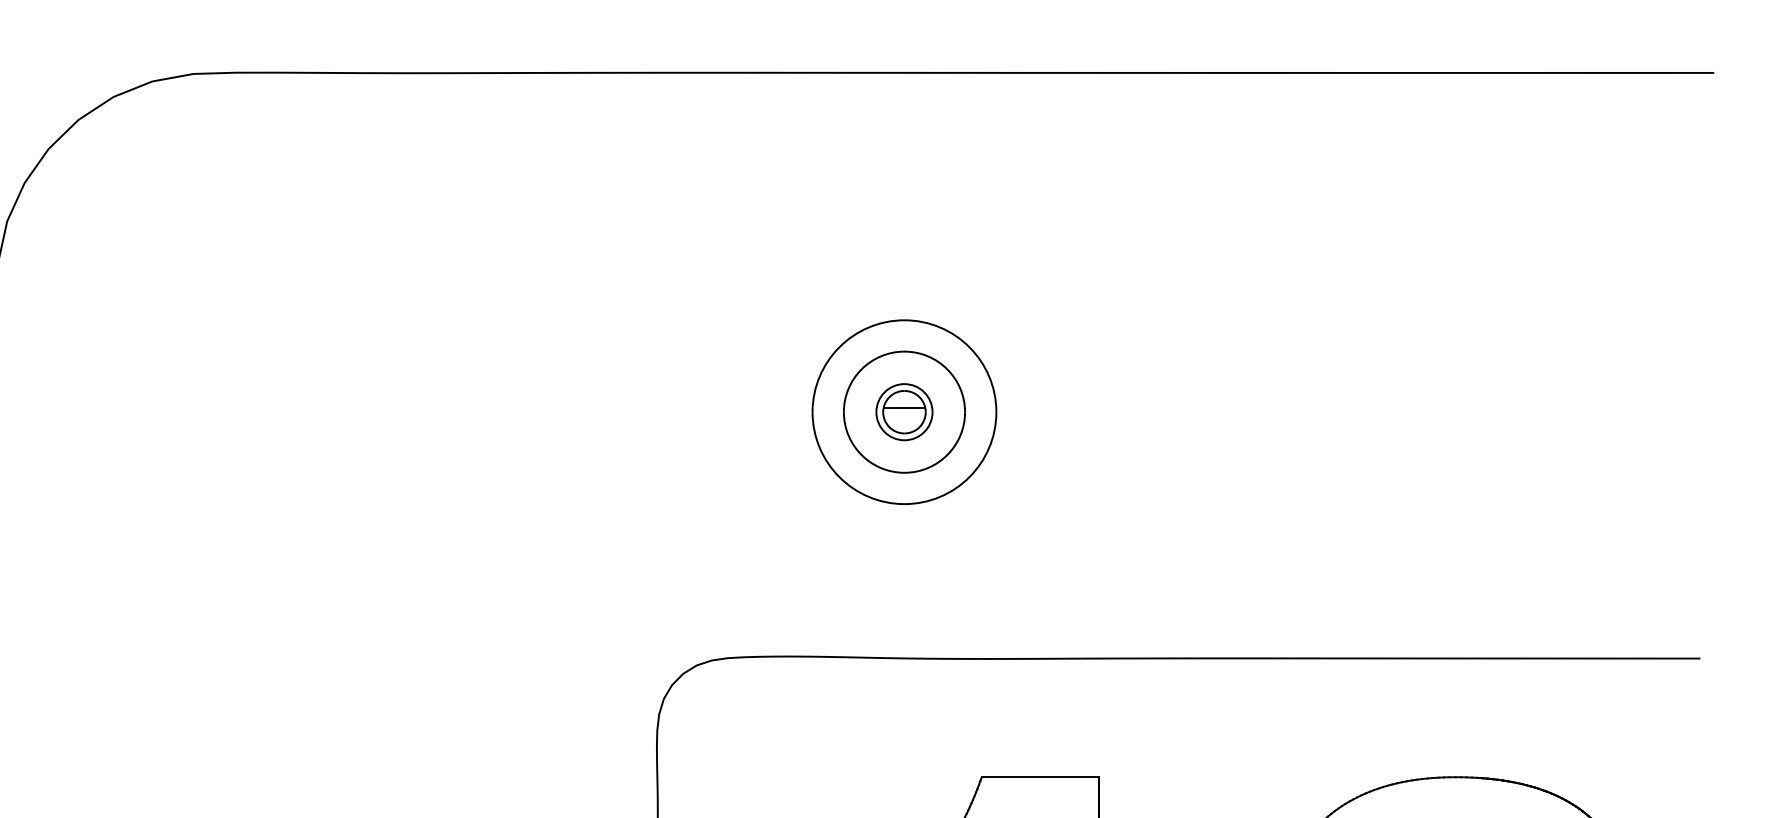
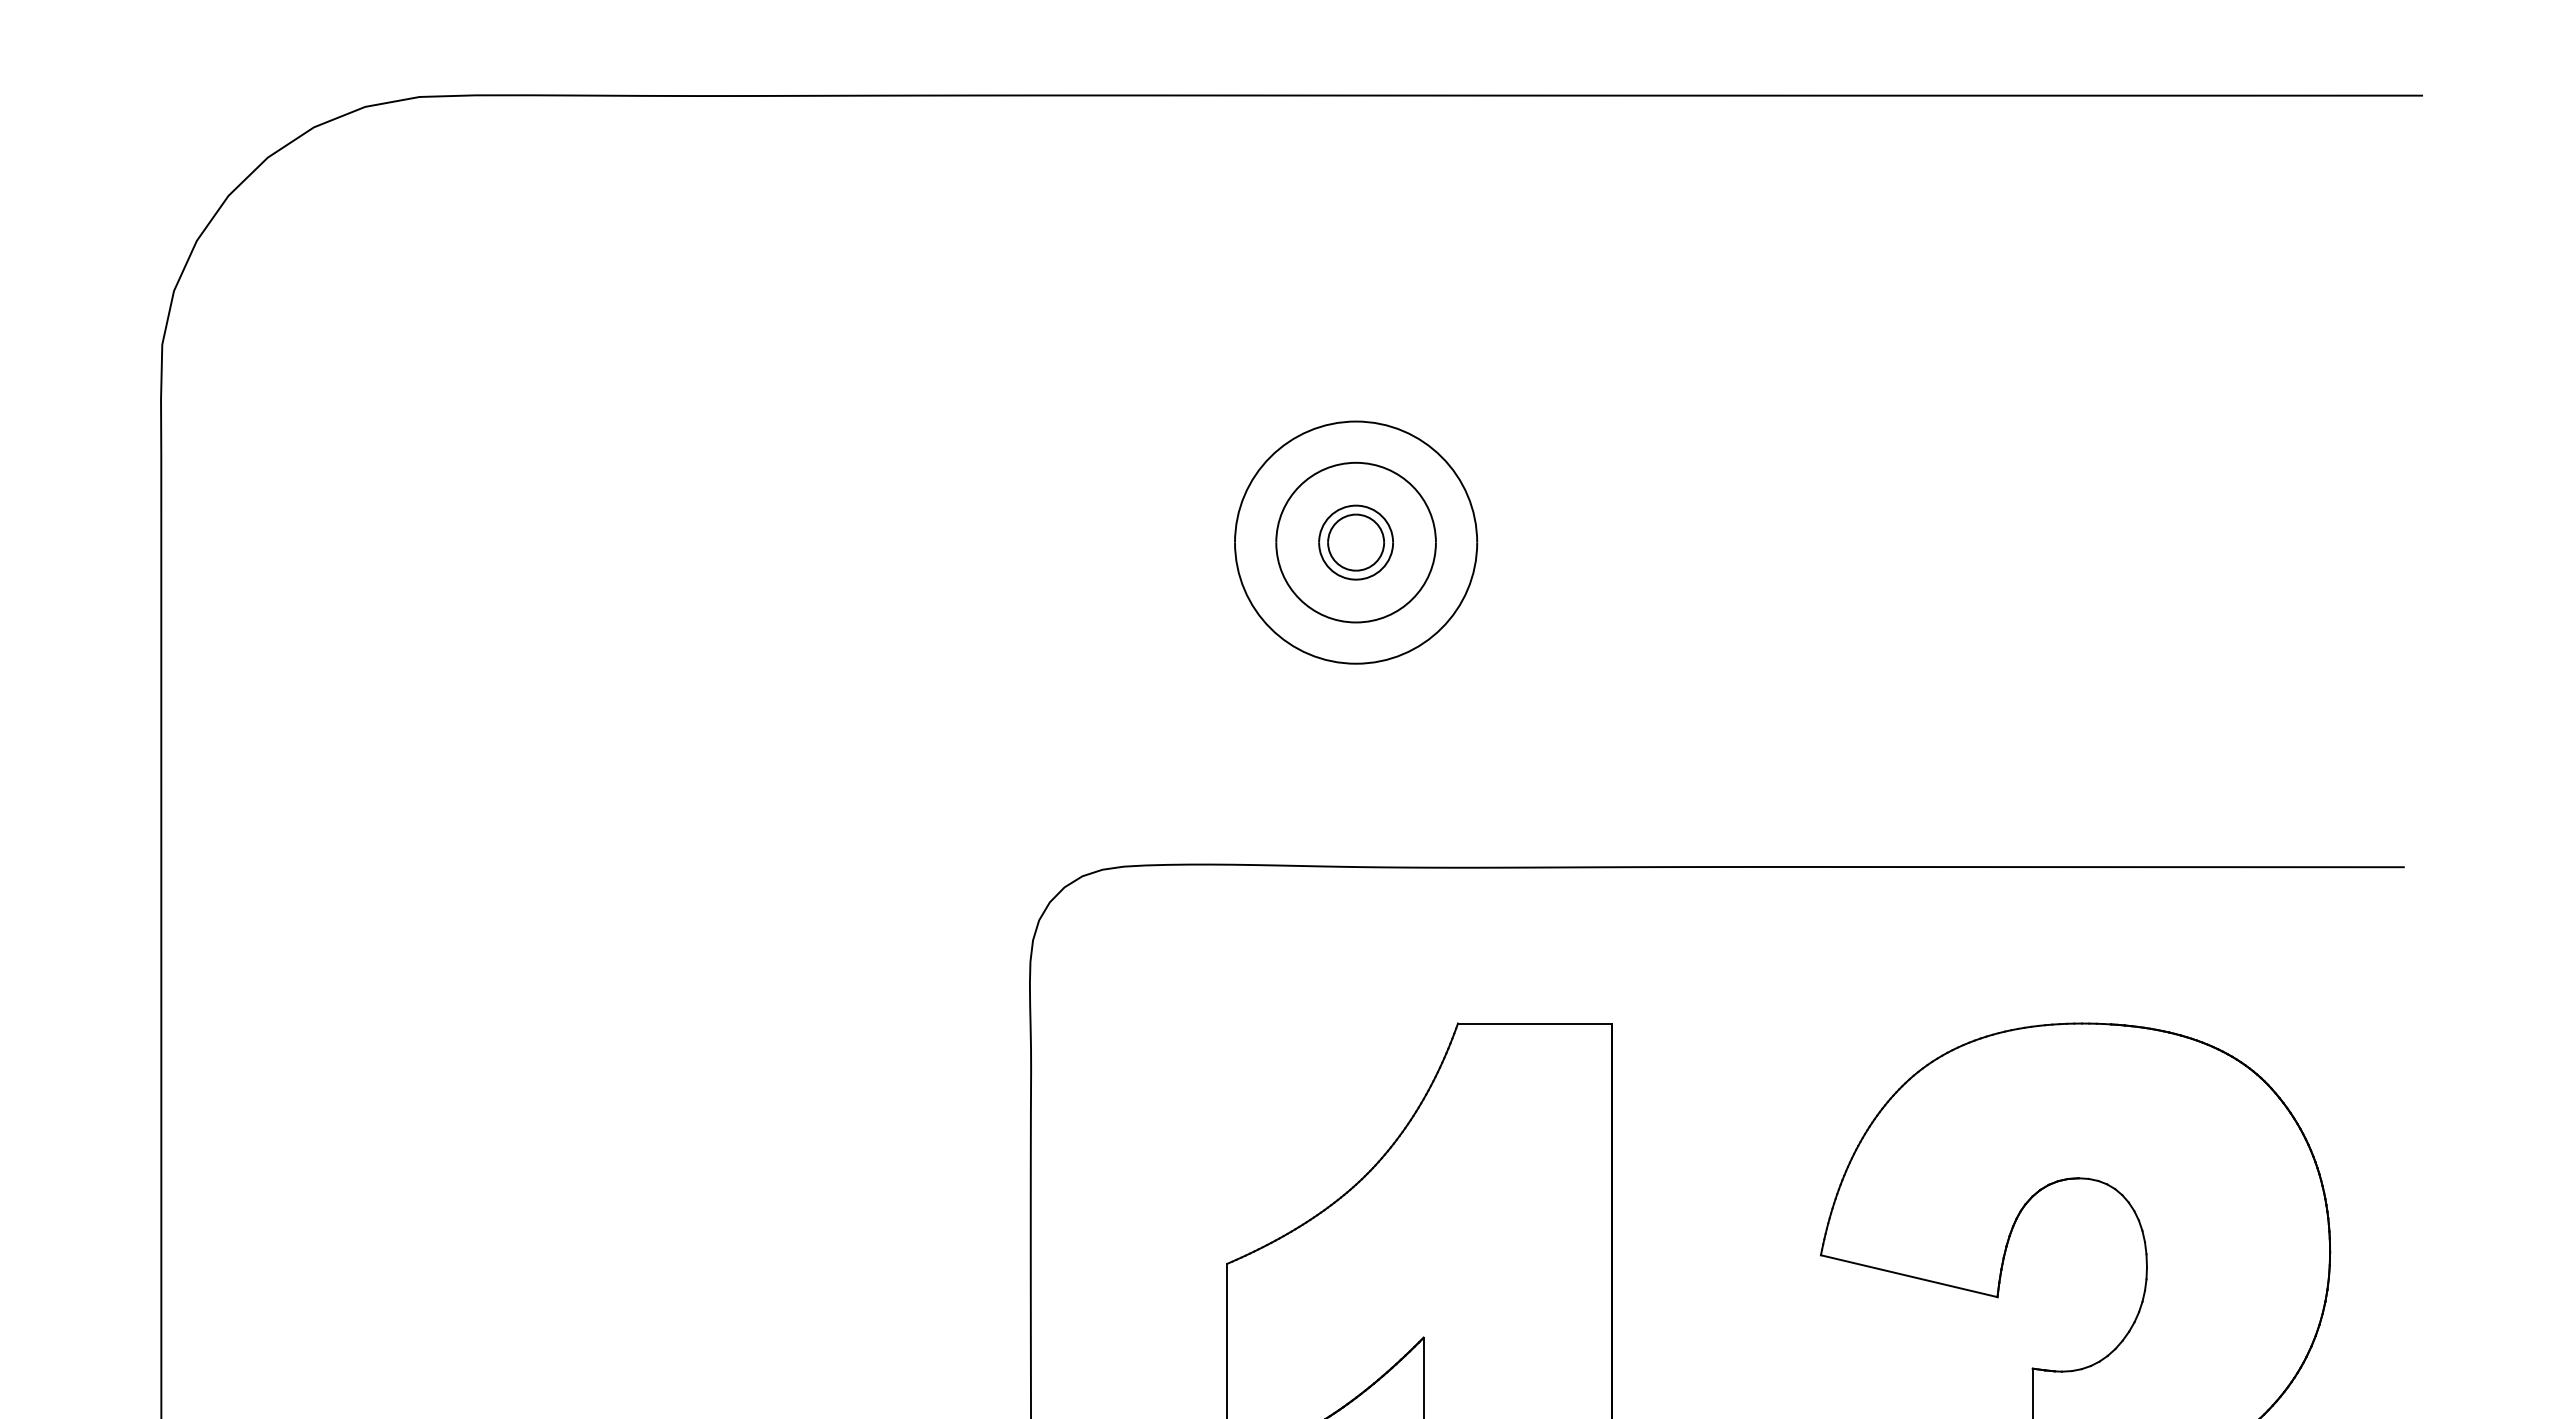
line: (904, 408) -> (1355, 537), removed

